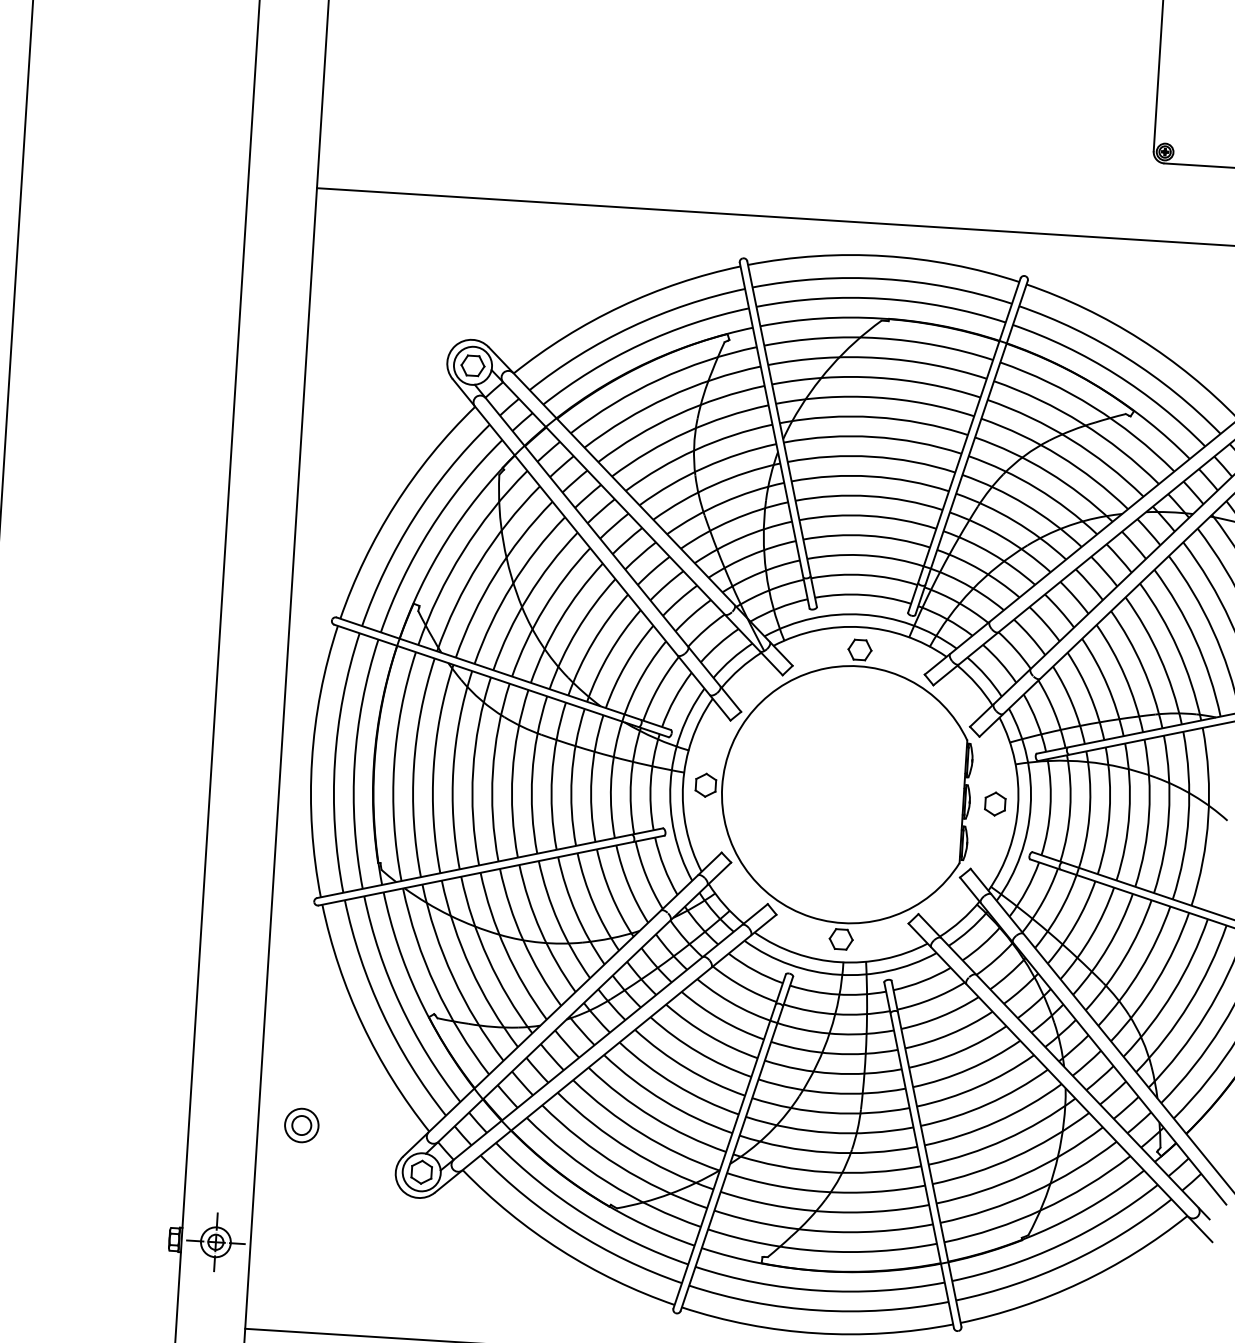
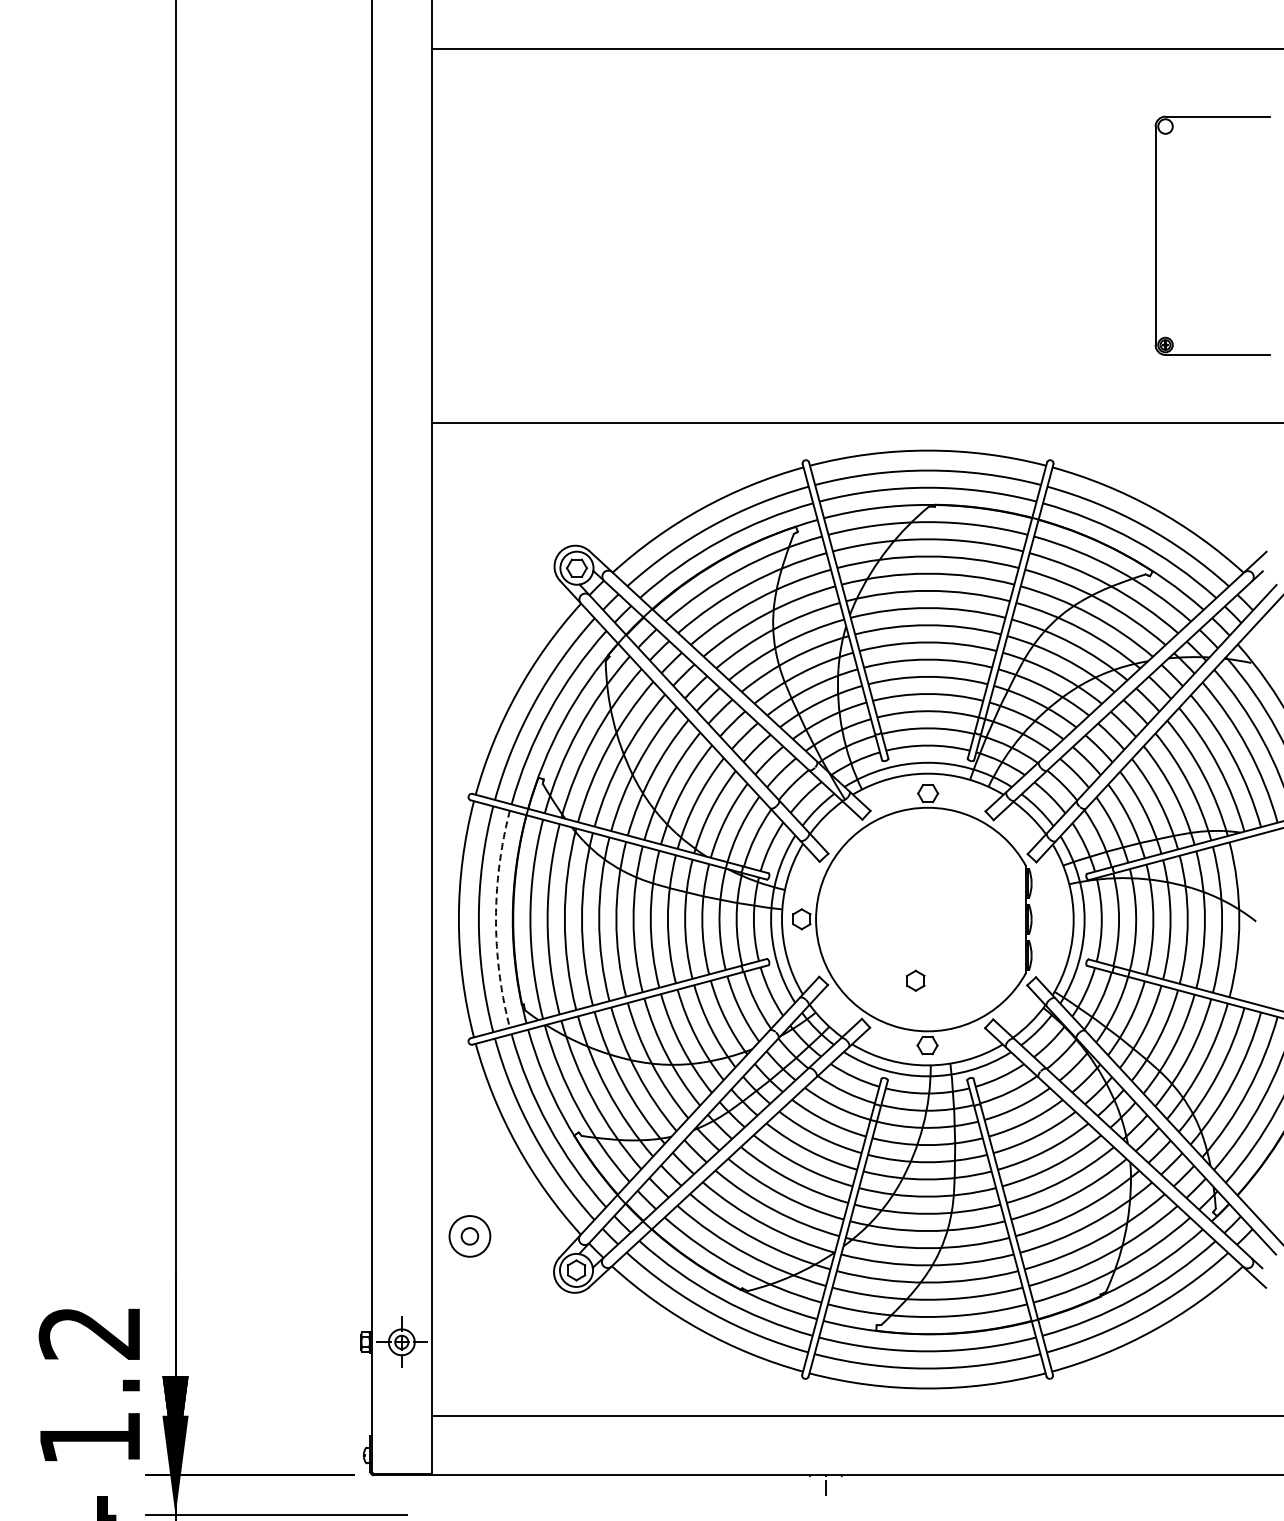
arc: (355, 763) -> (496, 919), solid -> dashed
part: (994, 803) -> (915, 980), moved
circle: (301, 1124) -> (469, 1235), size x1.4

